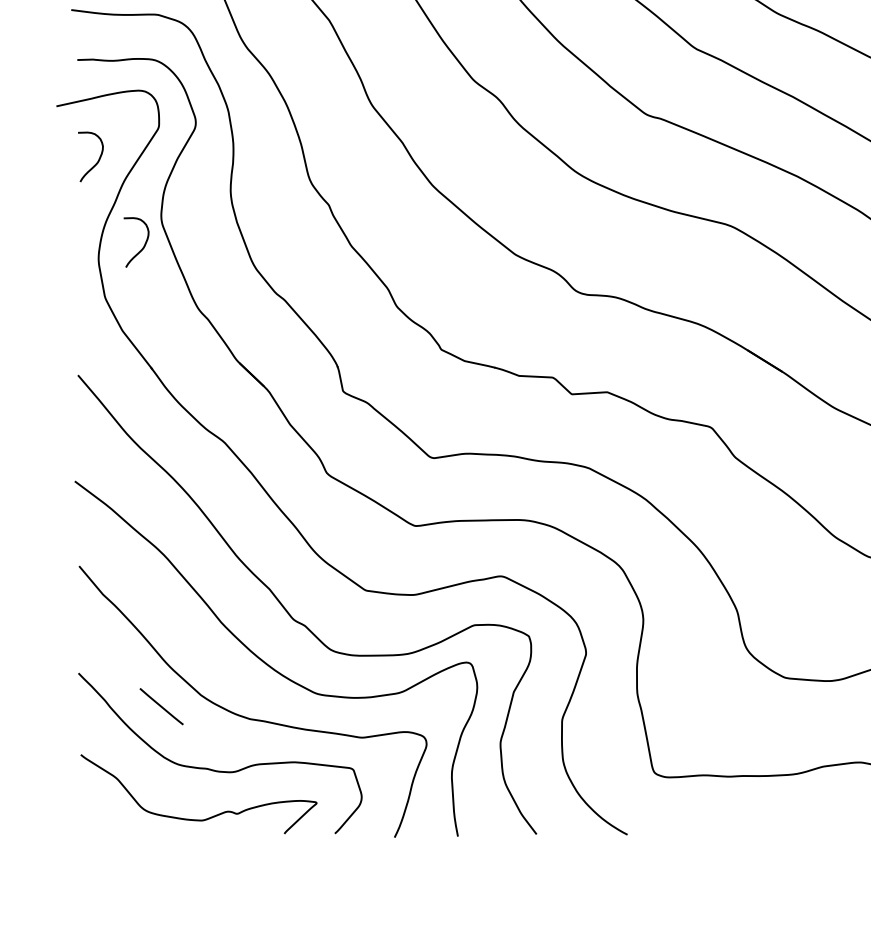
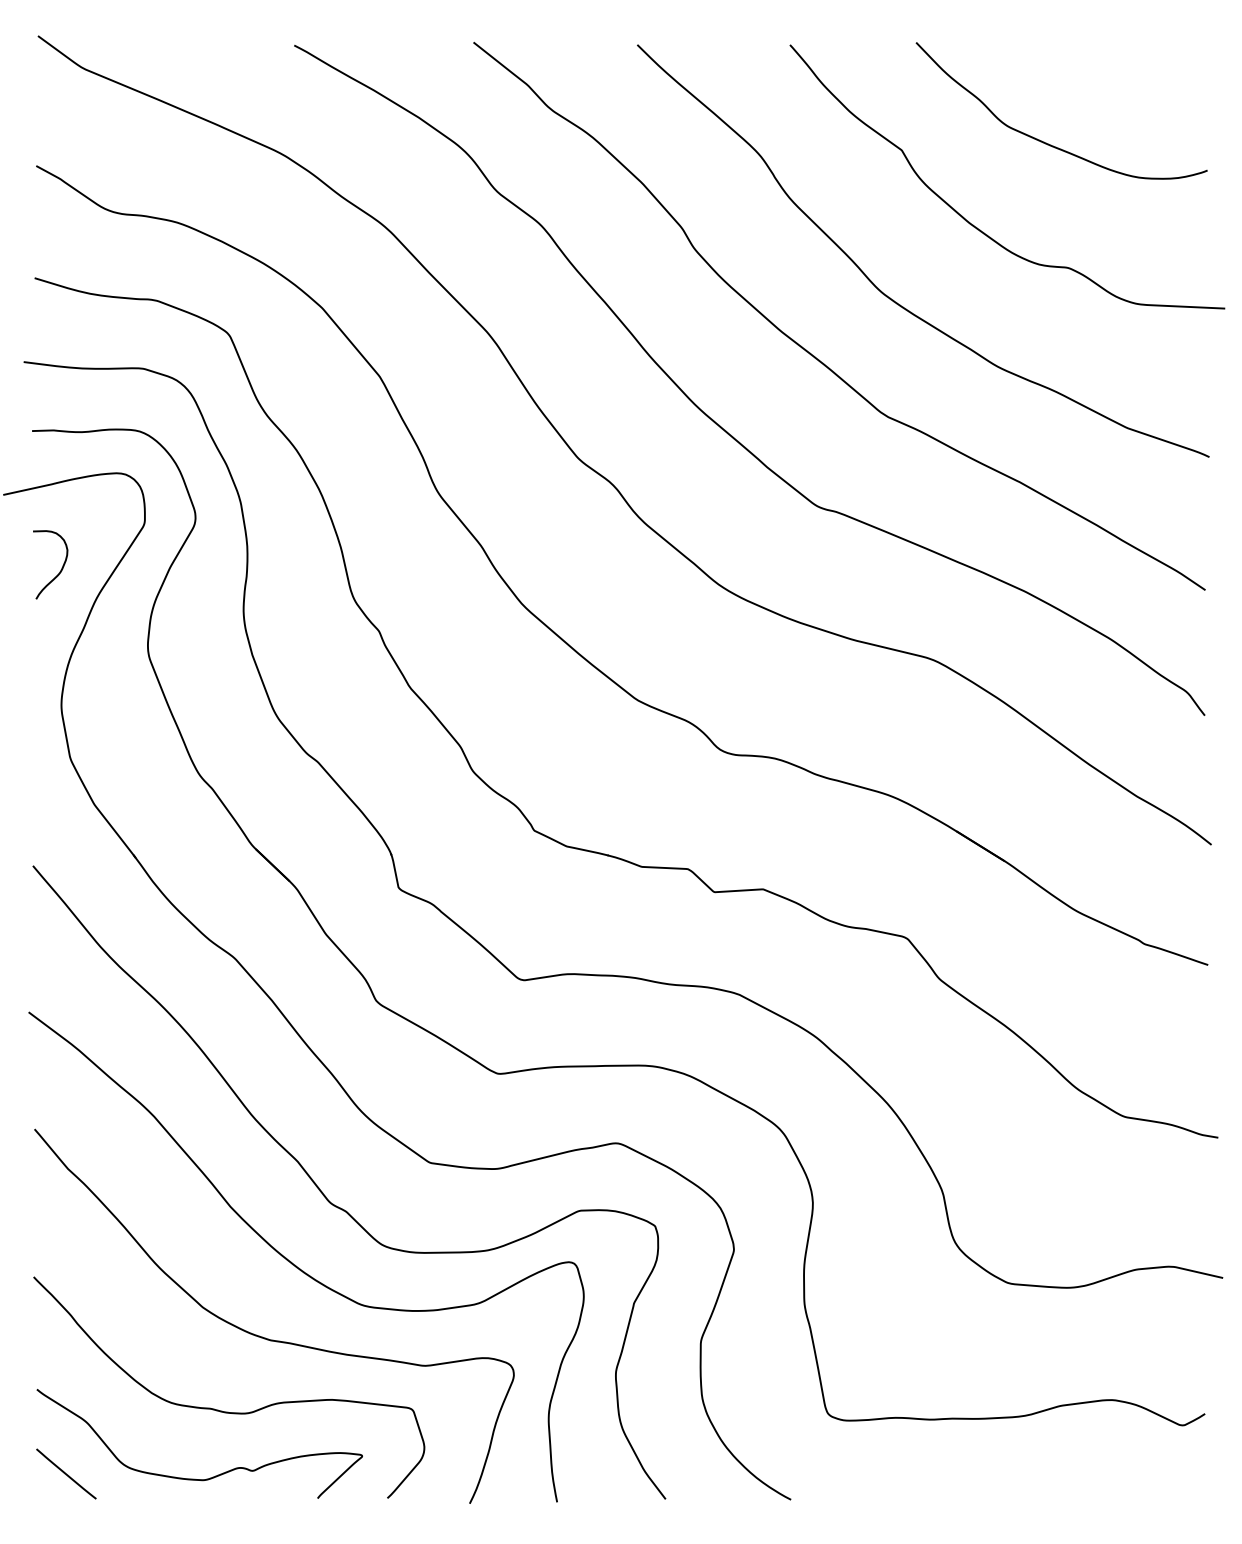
curve: (144, 244) -> (124, 685), removed
line: (161, 706) -> (66, 1473), moved

